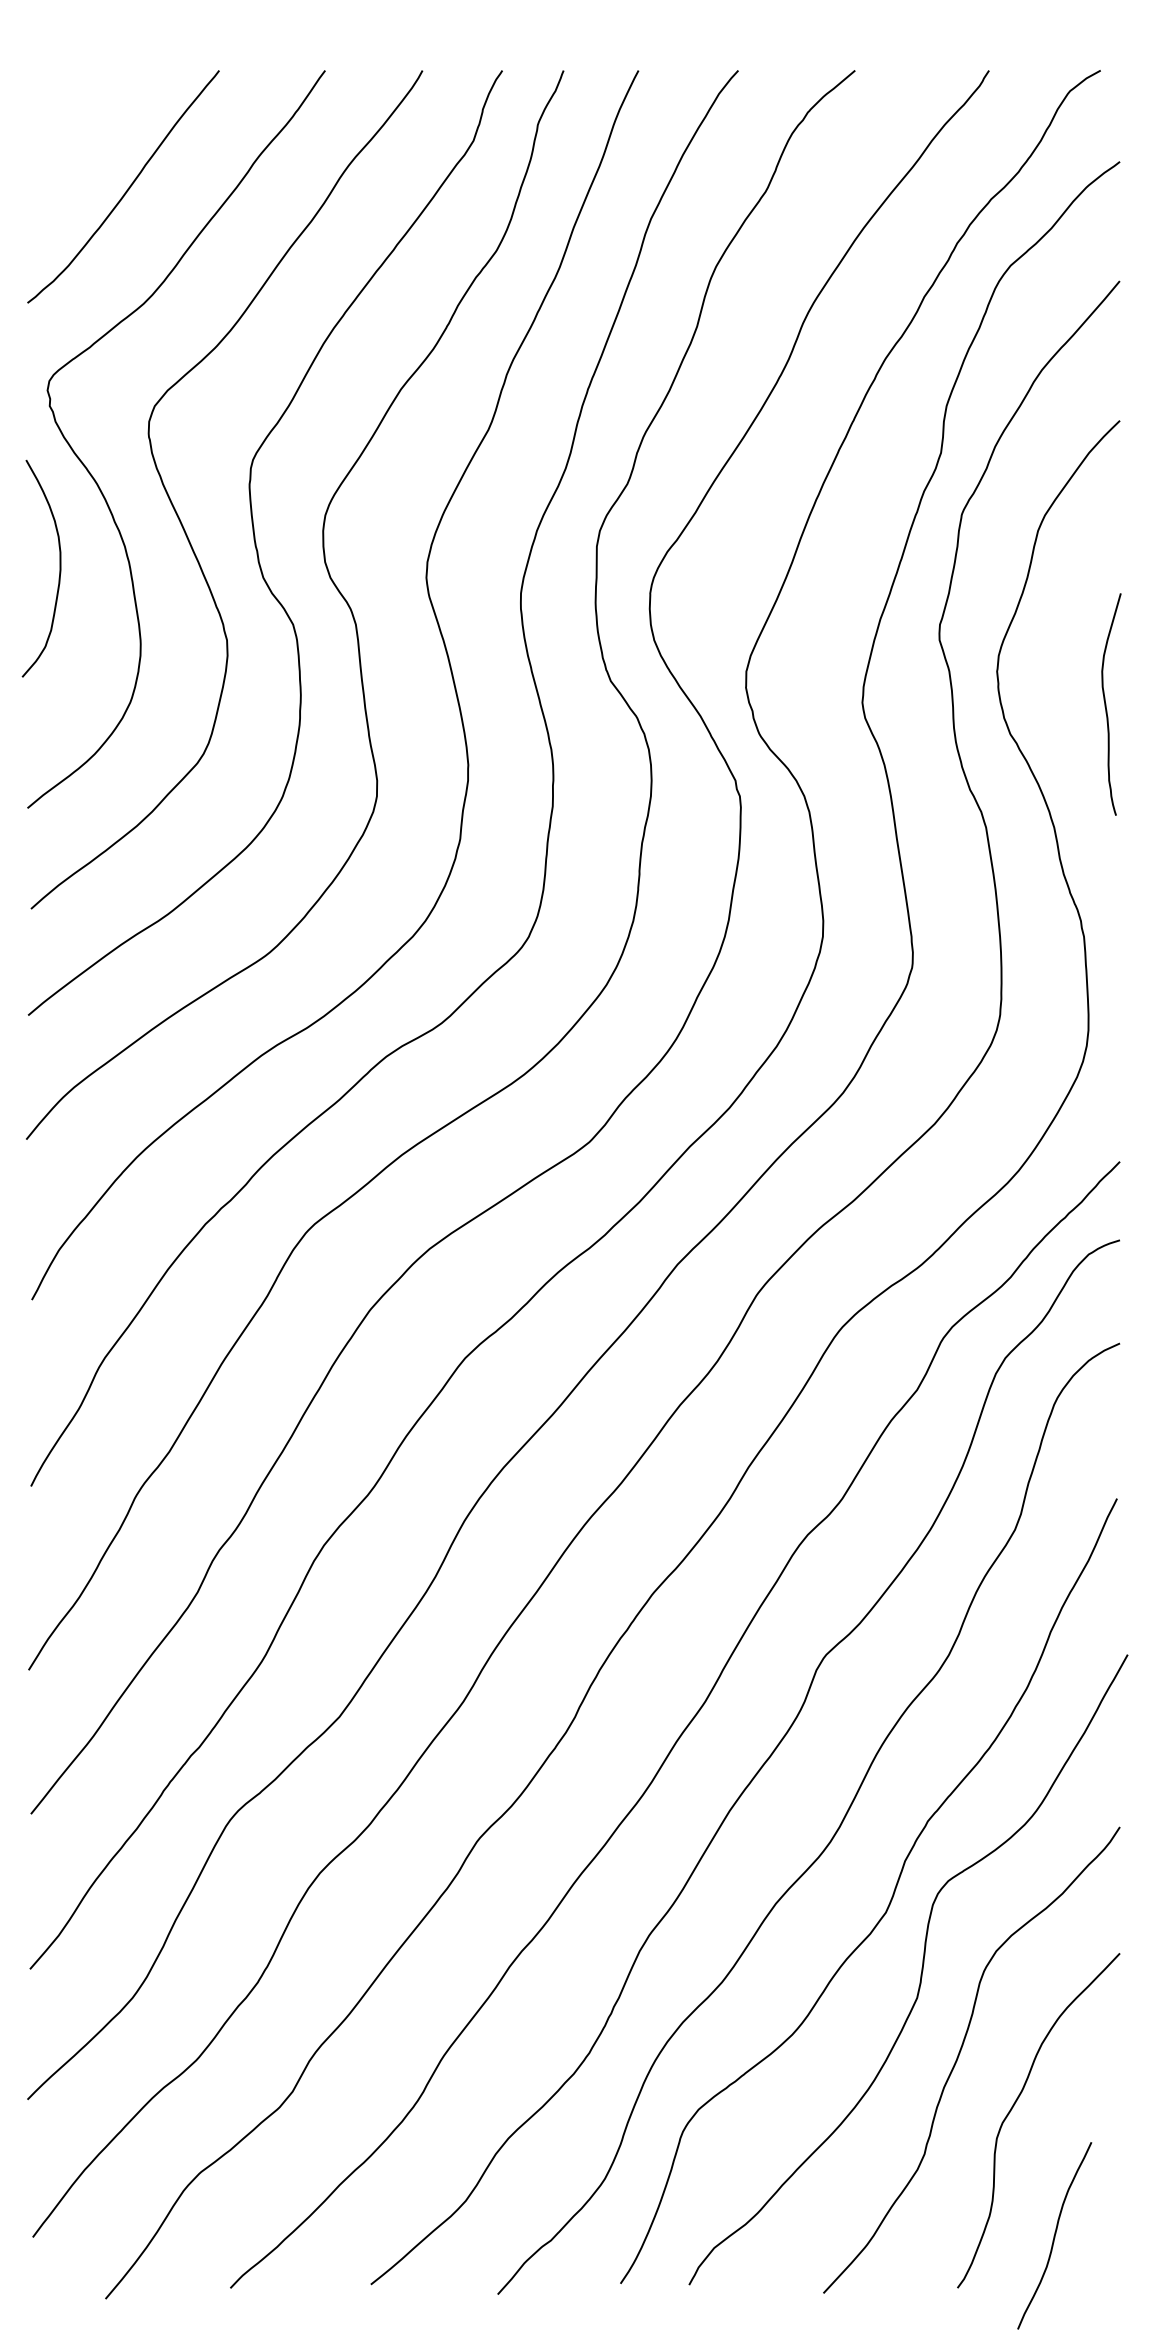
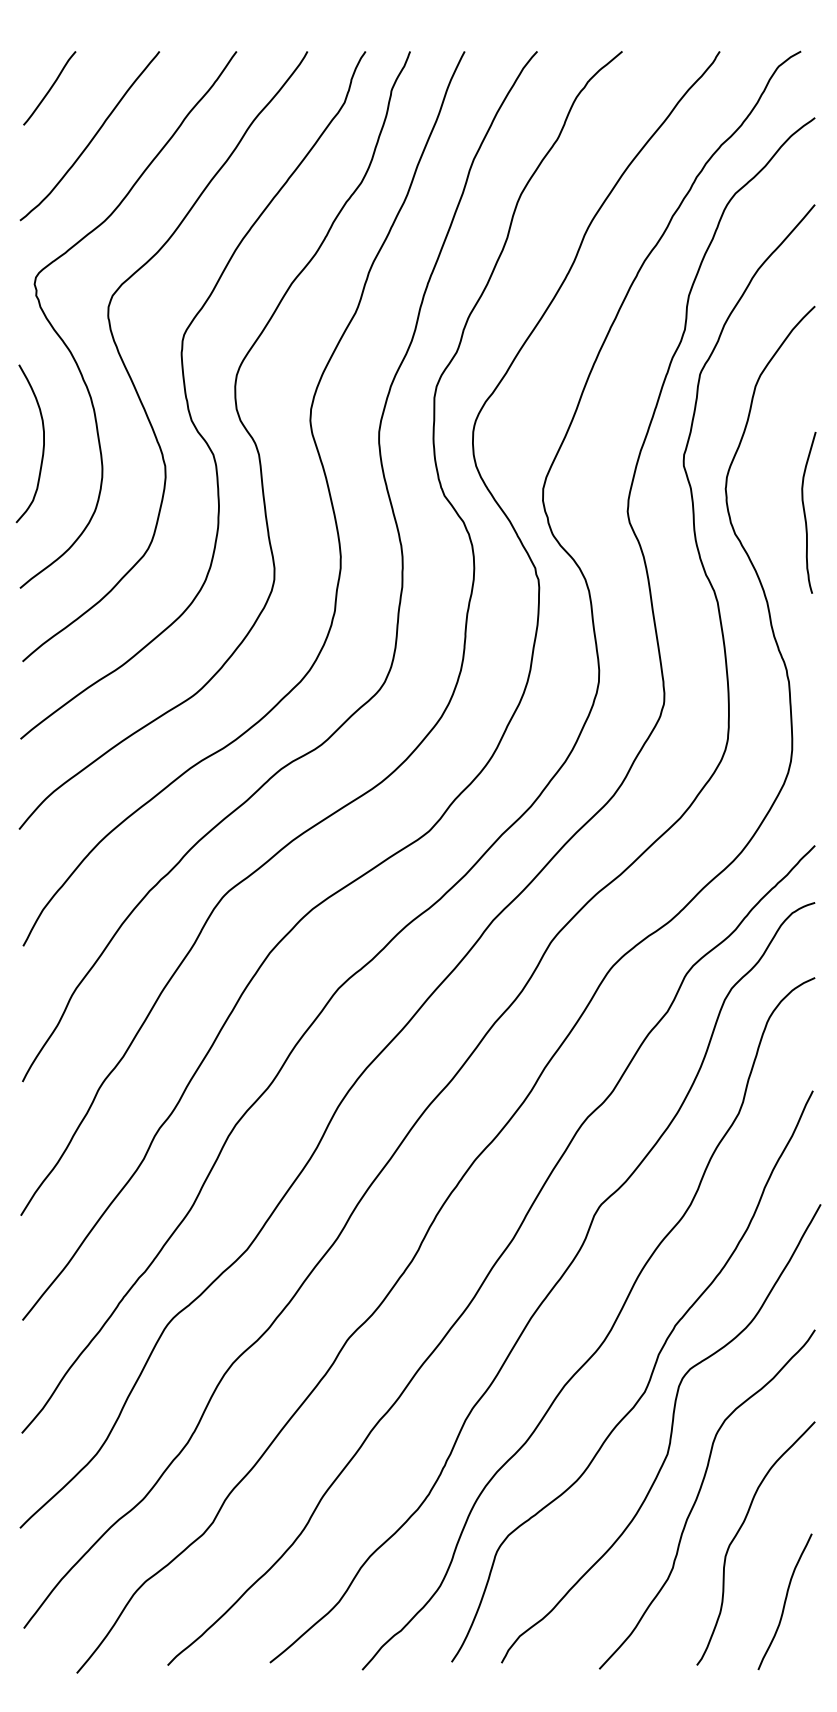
curve: (68, 121) -> (49, 88), added
curve: (59, 568) -> (43, 443), moved
curve: (1054, 2235) -> (784, 1601), moved

